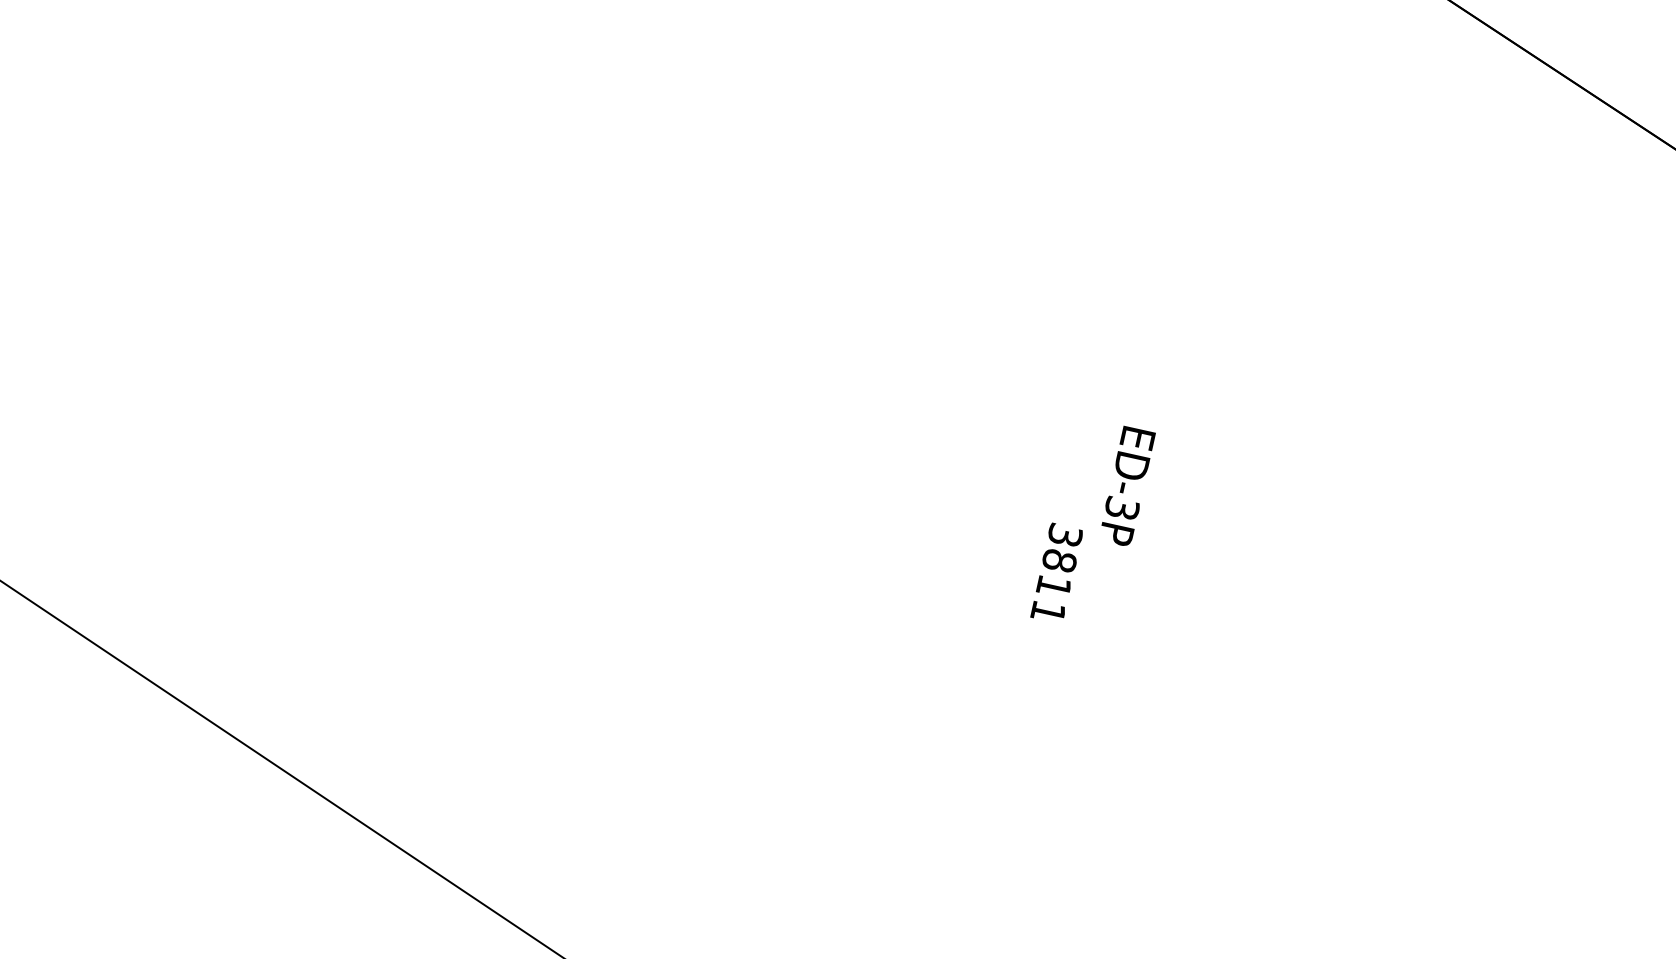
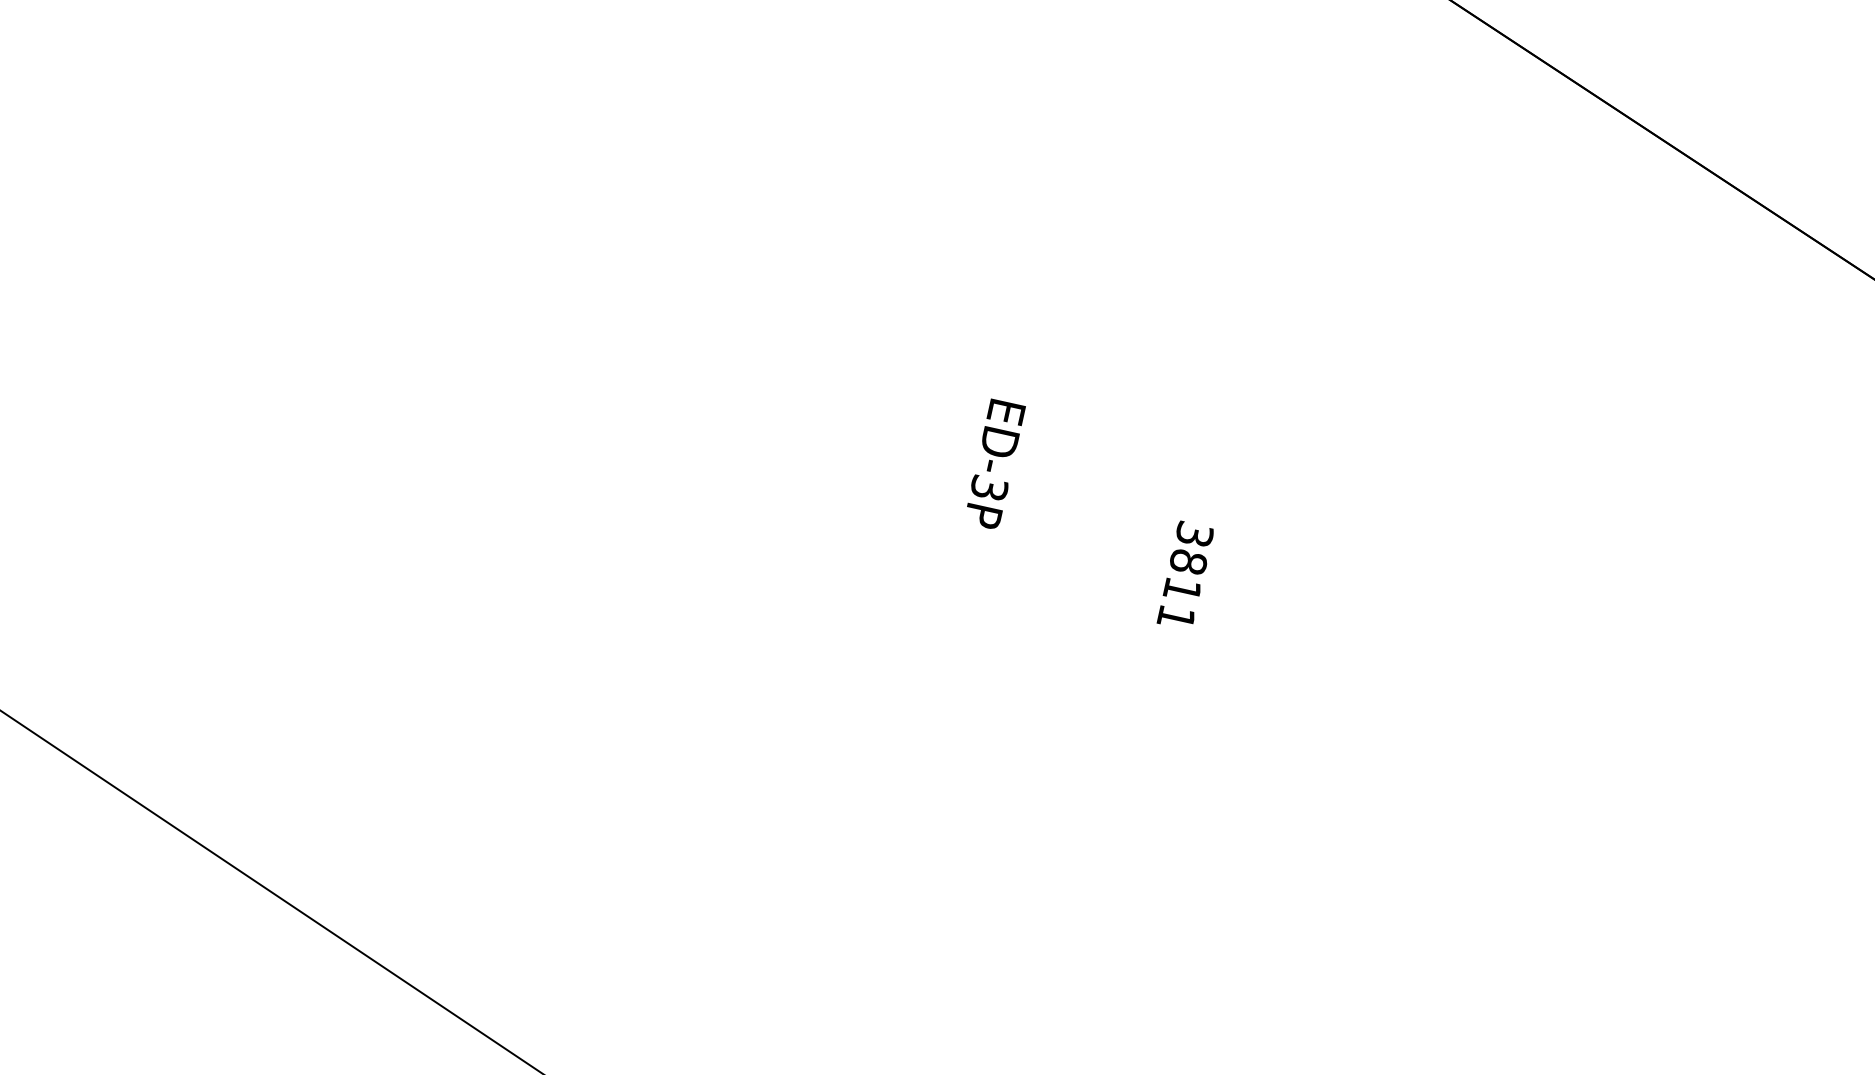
text: (1128, 485) -> (996, 463), moved
text: (1055, 570) -> (1184, 572), moved

